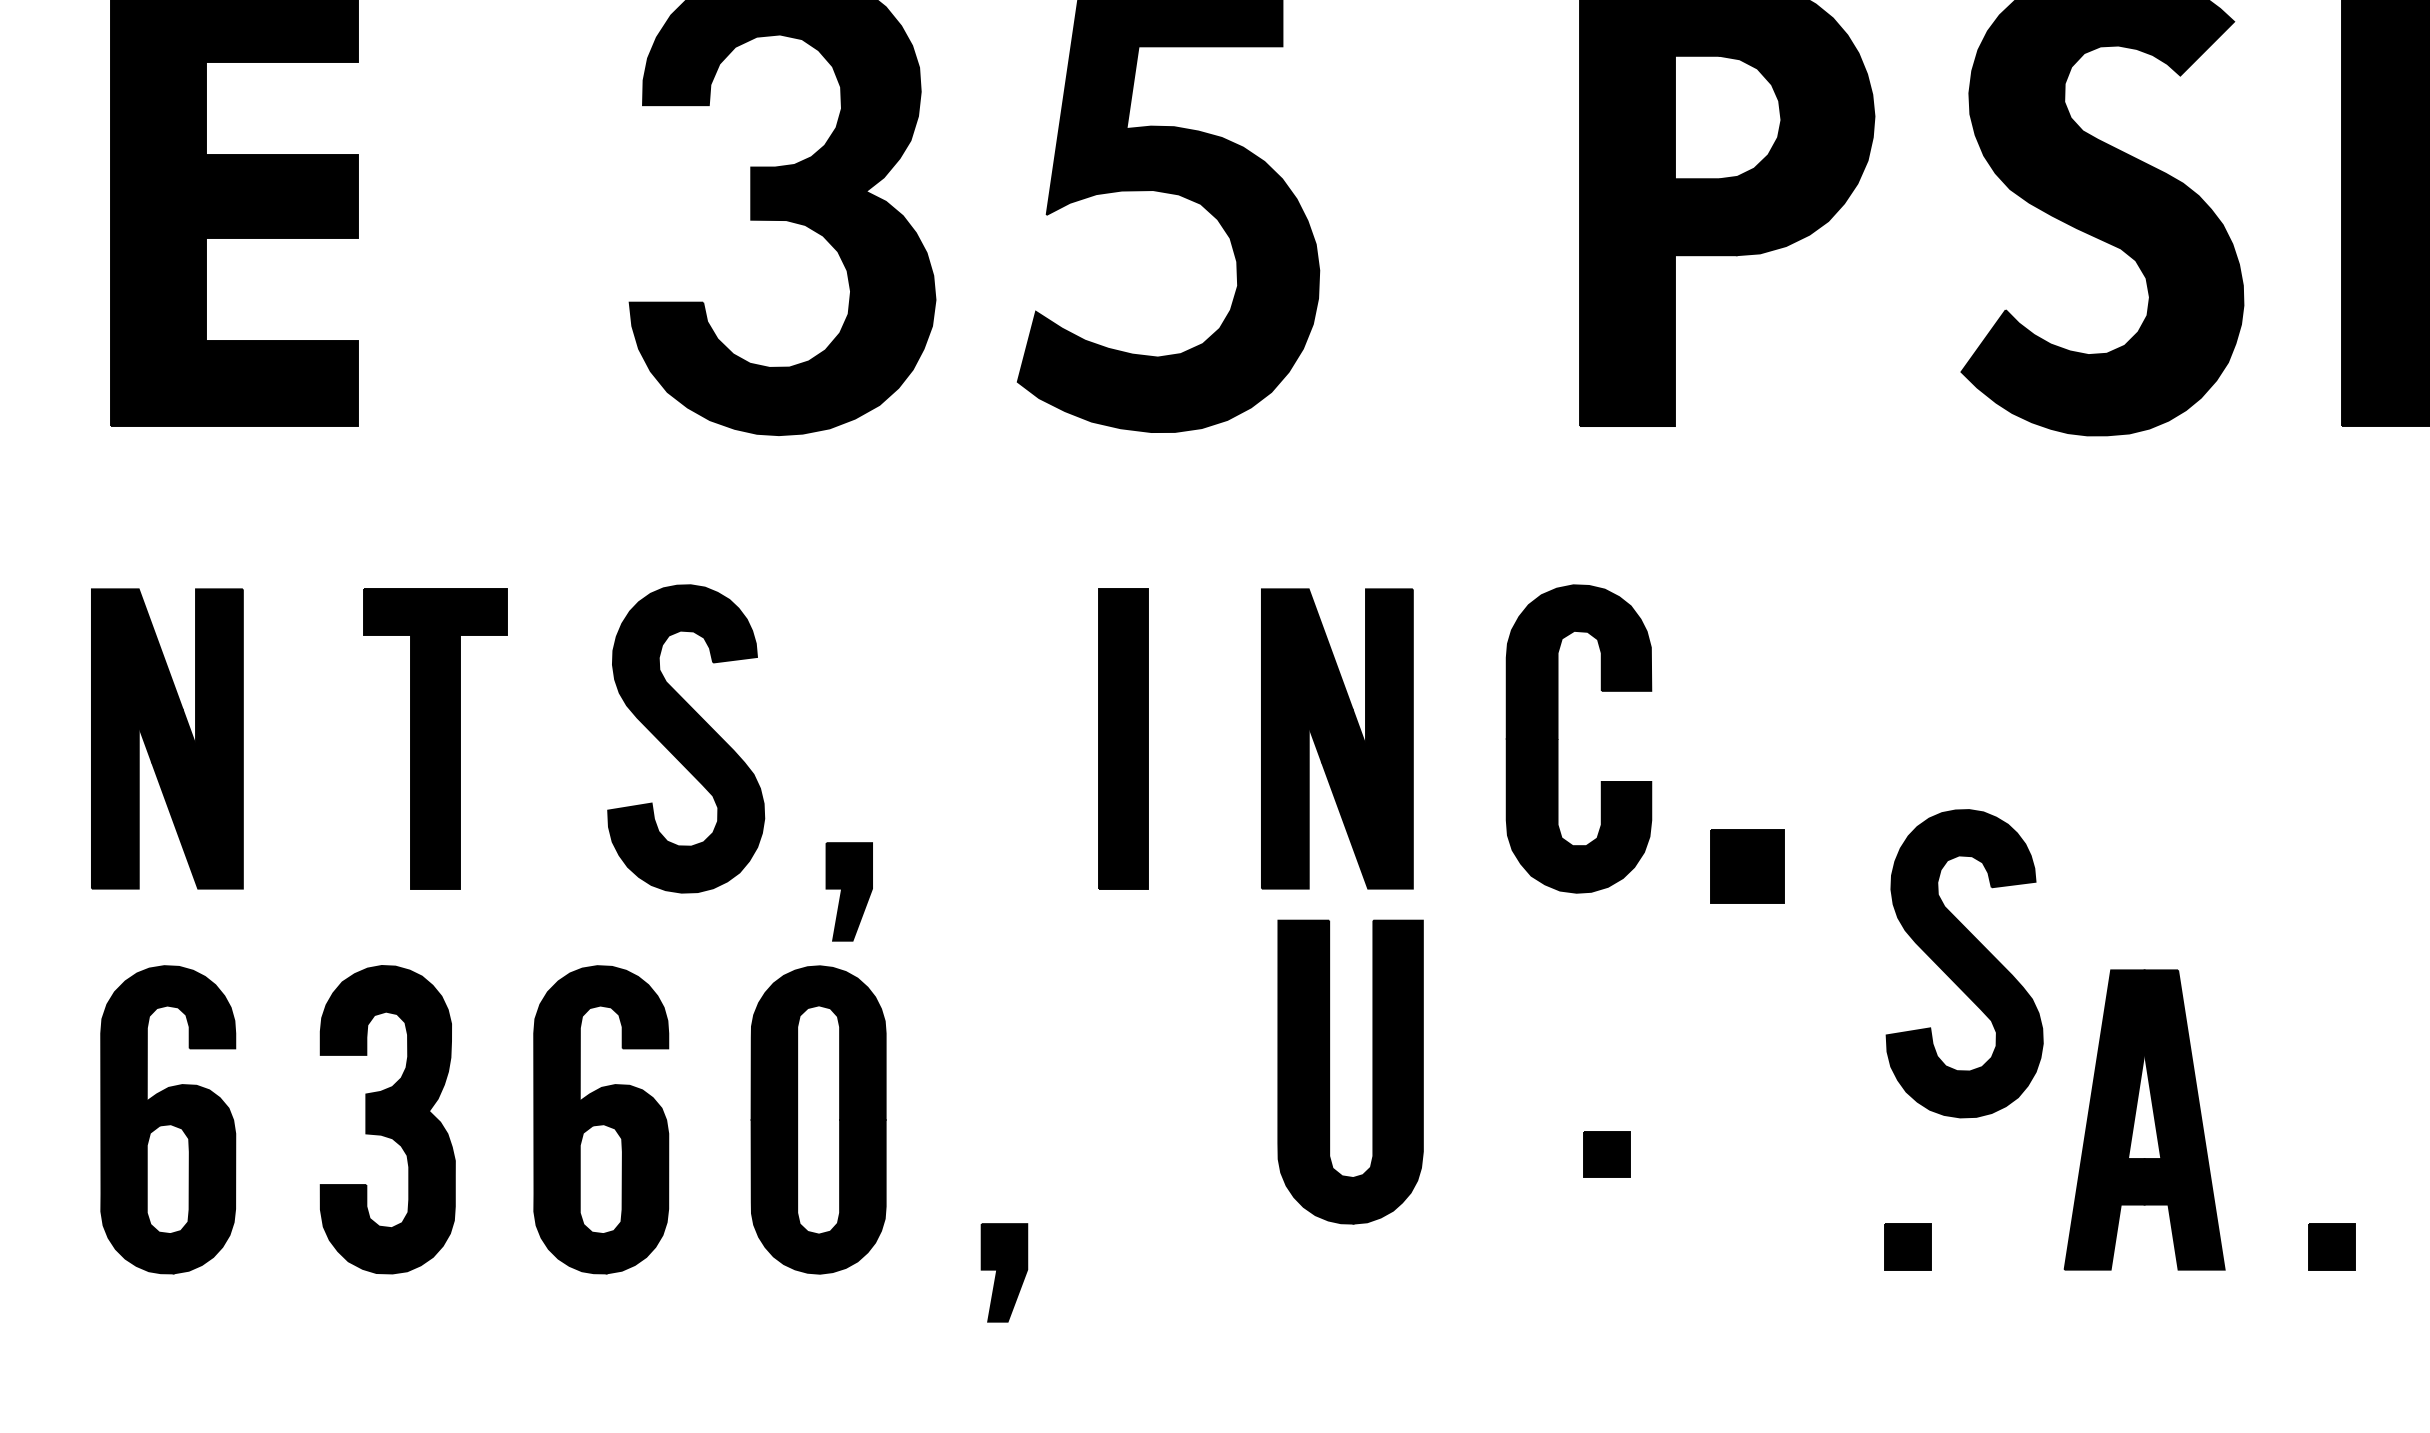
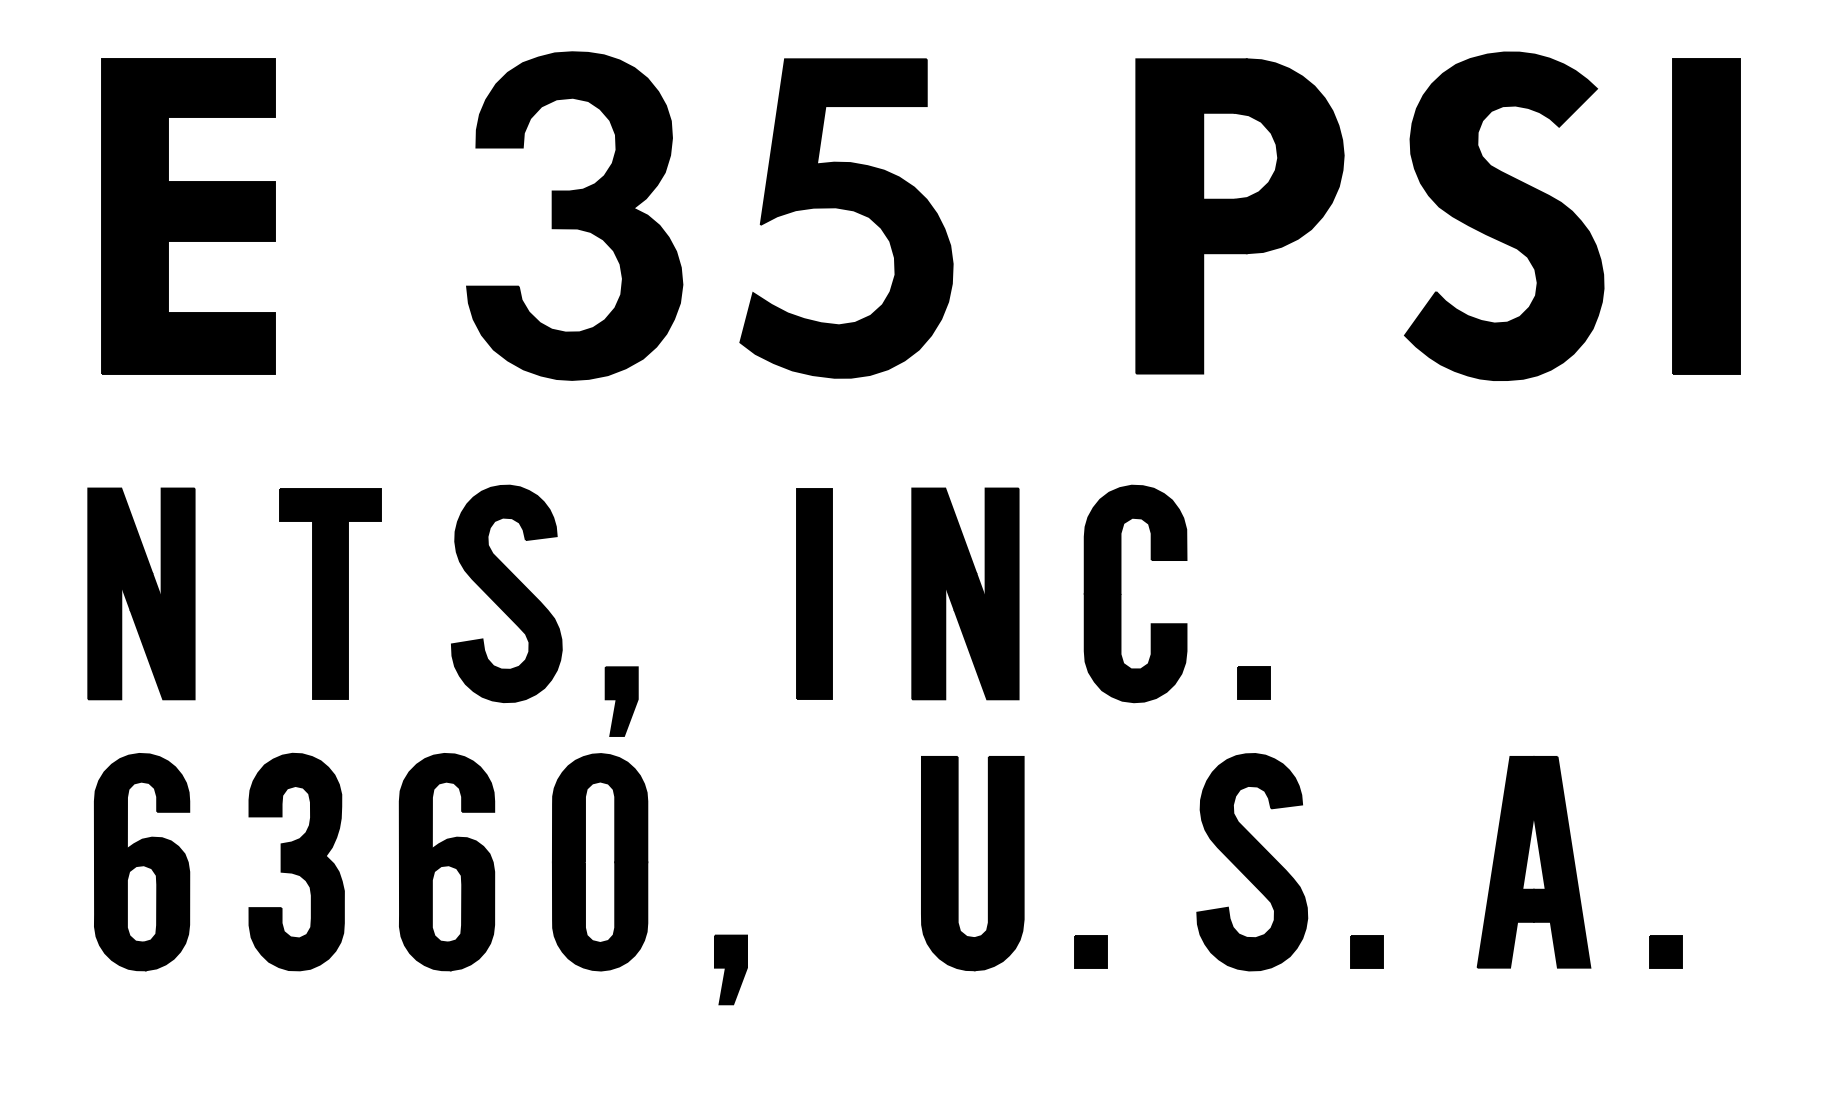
part: (1746, 864) -> (1253, 682), size x0.62
part: (1965, 964) -> (1252, 862), moved
part: (1330, 1072) -> (958, 863), moved
part: (1605, 1154) -> (1090, 951), moved

